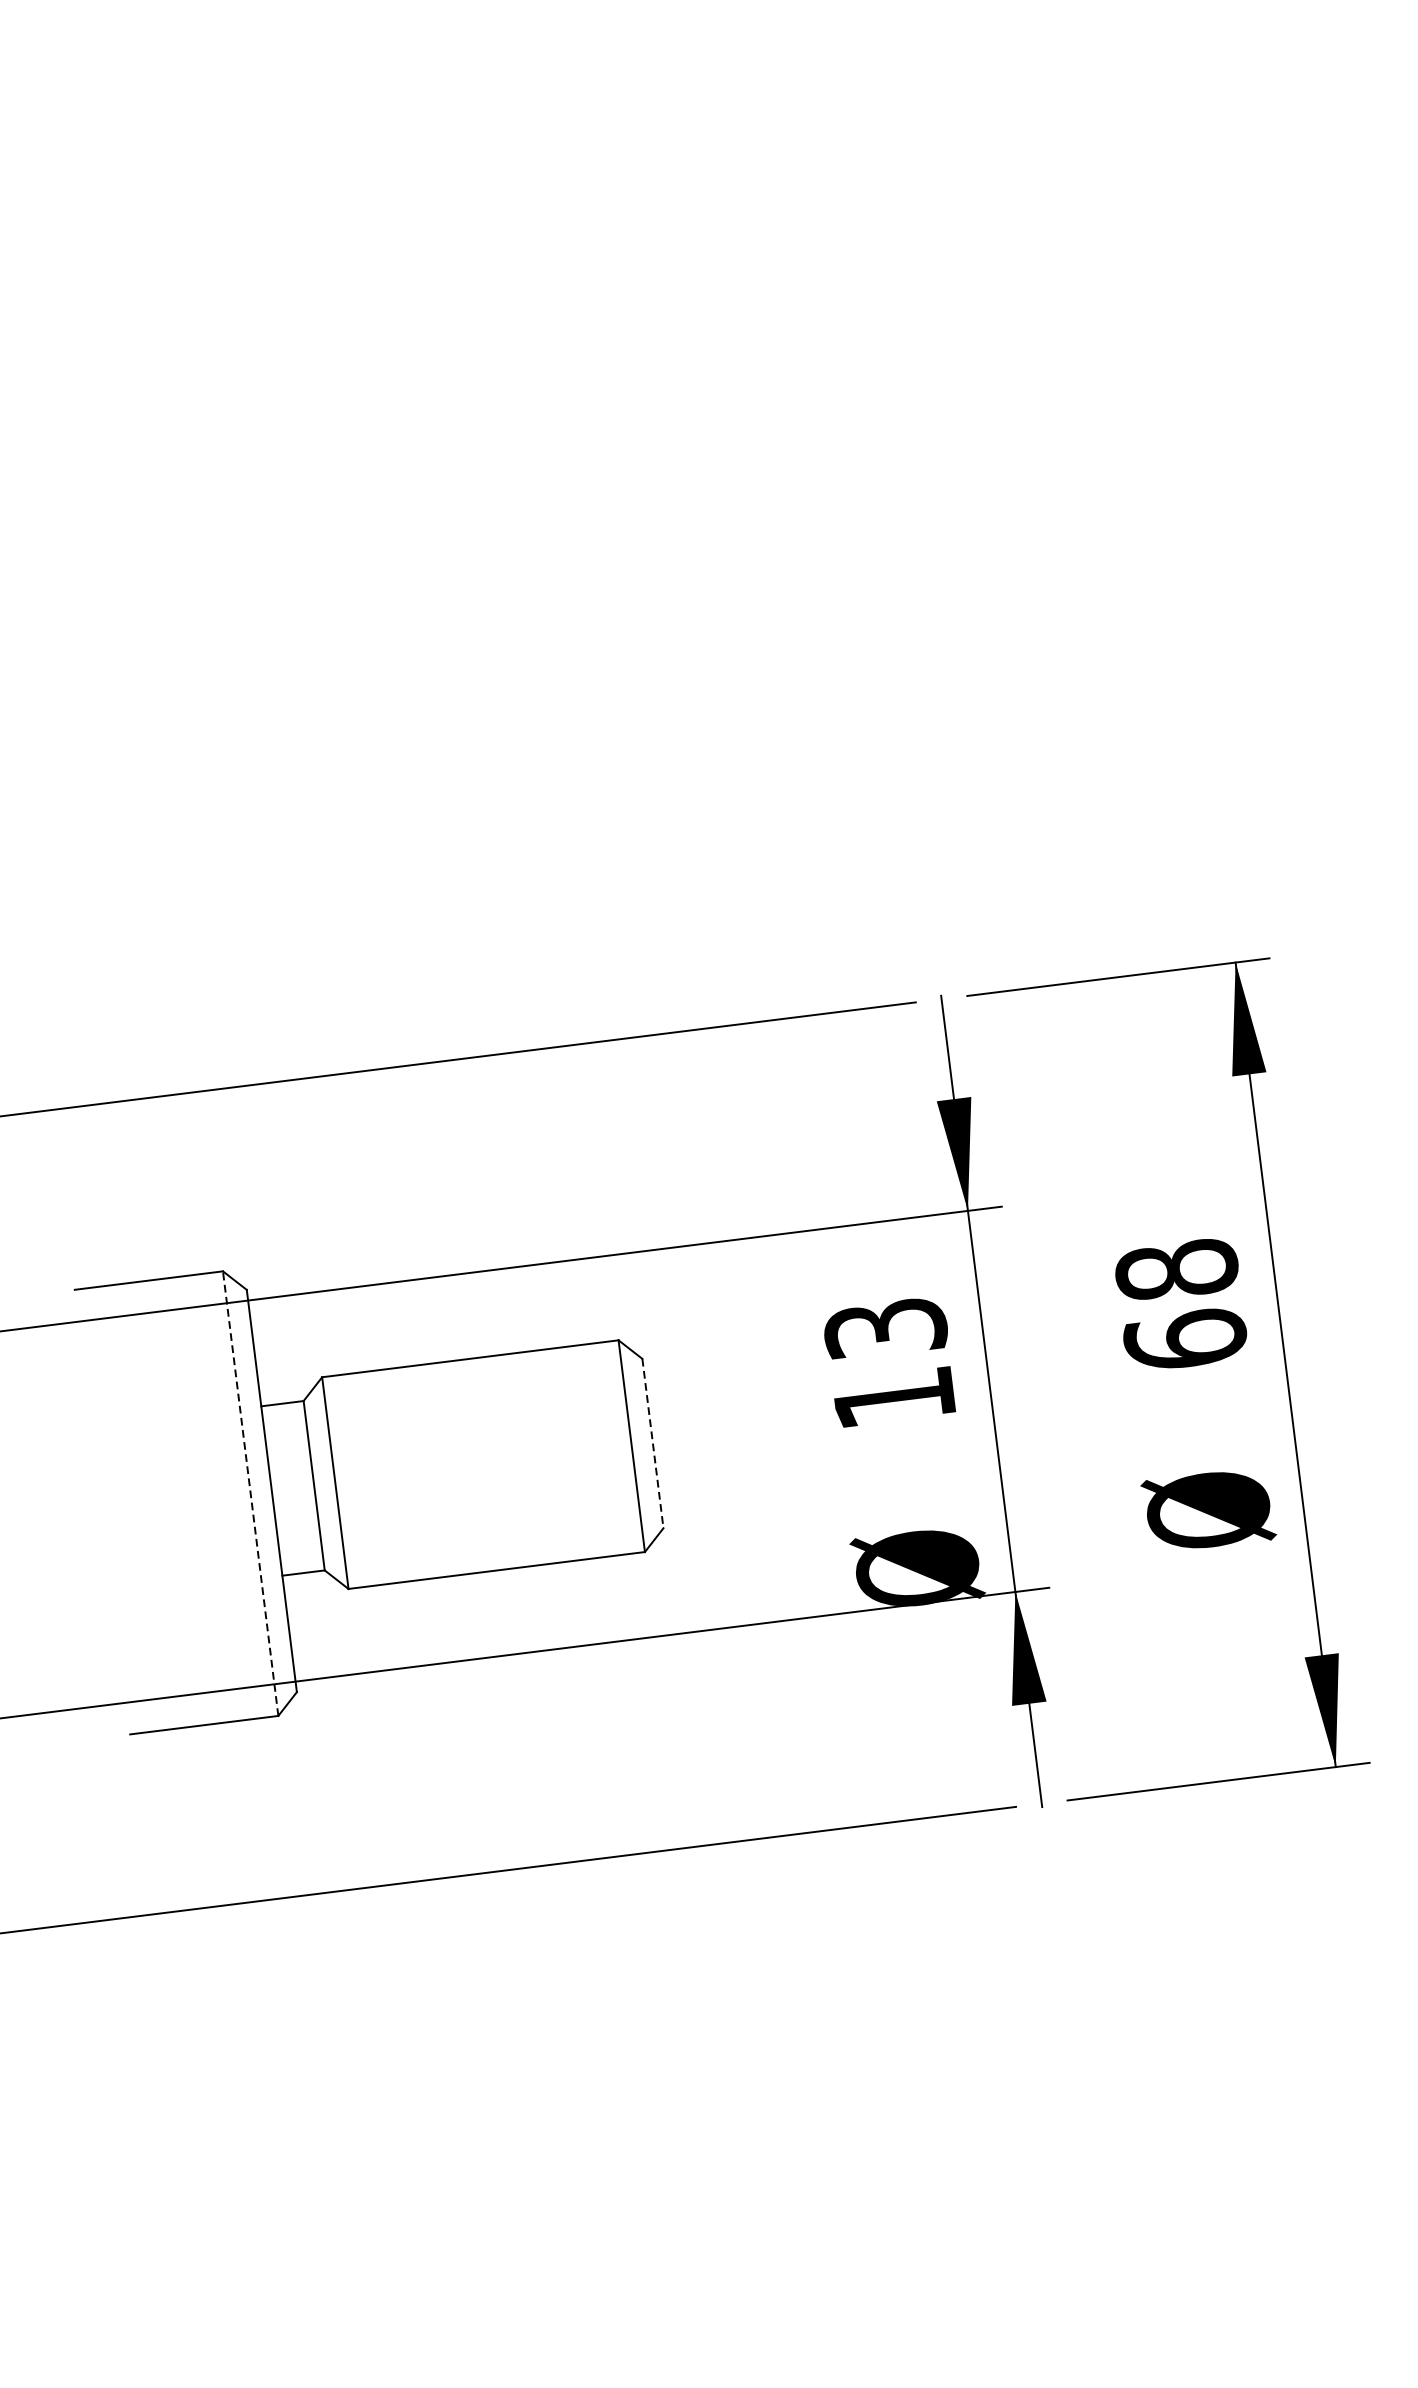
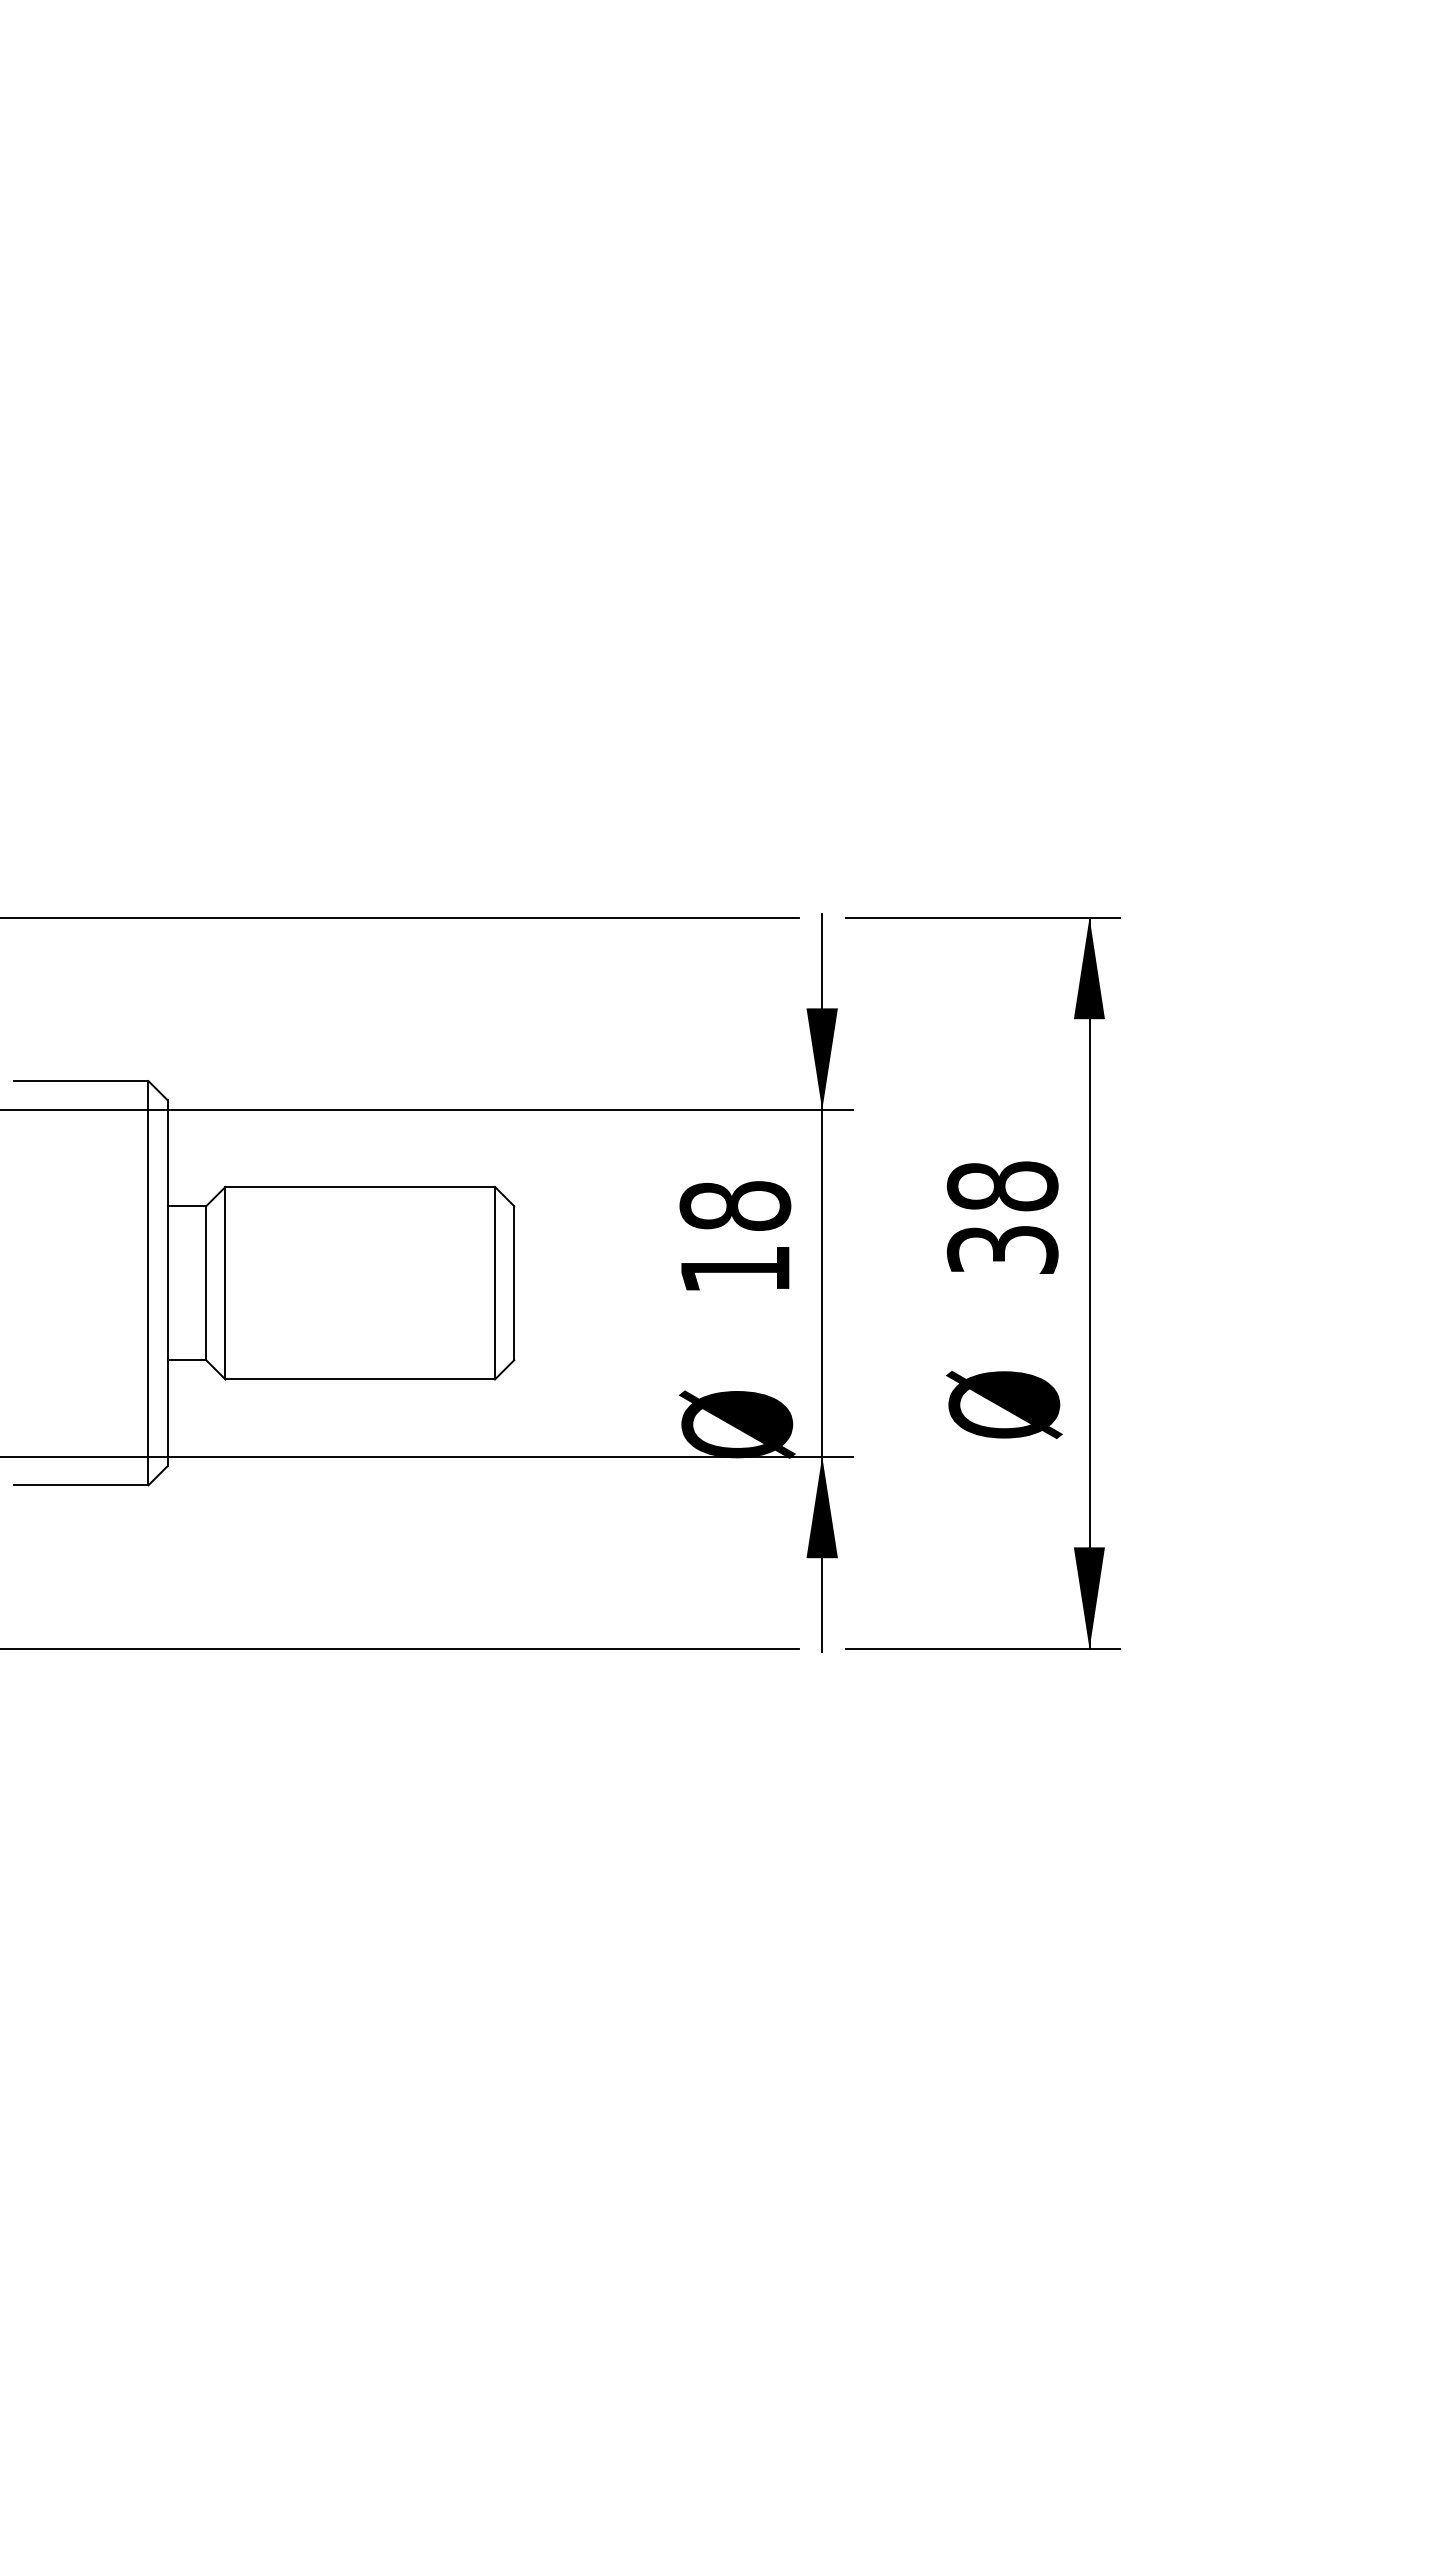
text: (885, 1327) -> (735, 1205), 13 -> 18
text: (1185, 1339) -> (1002, 1249), 68 -> 38
line: (653, 1443) -> (514, 1283), dashed -> solid
line: (250, 1492) -> (148, 1282), dashed -> solid

